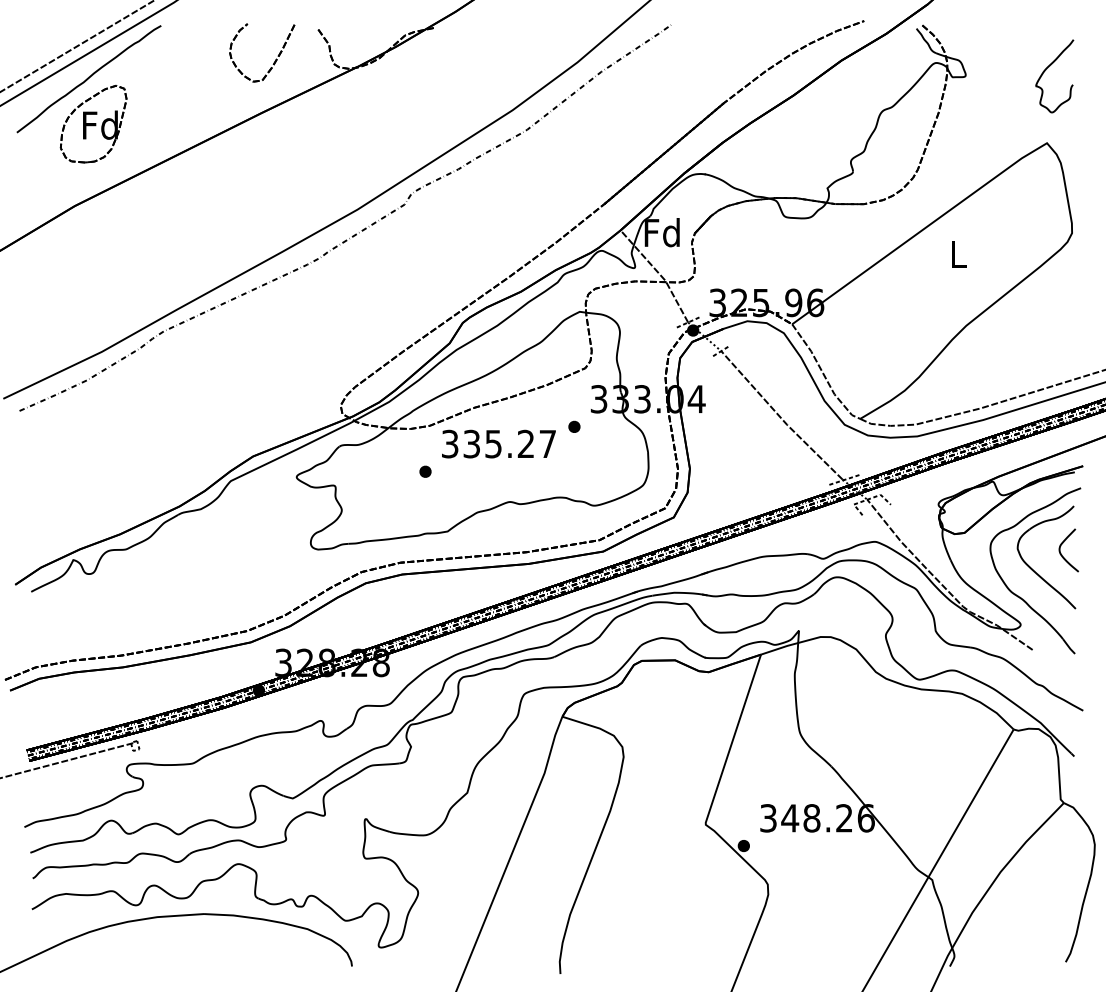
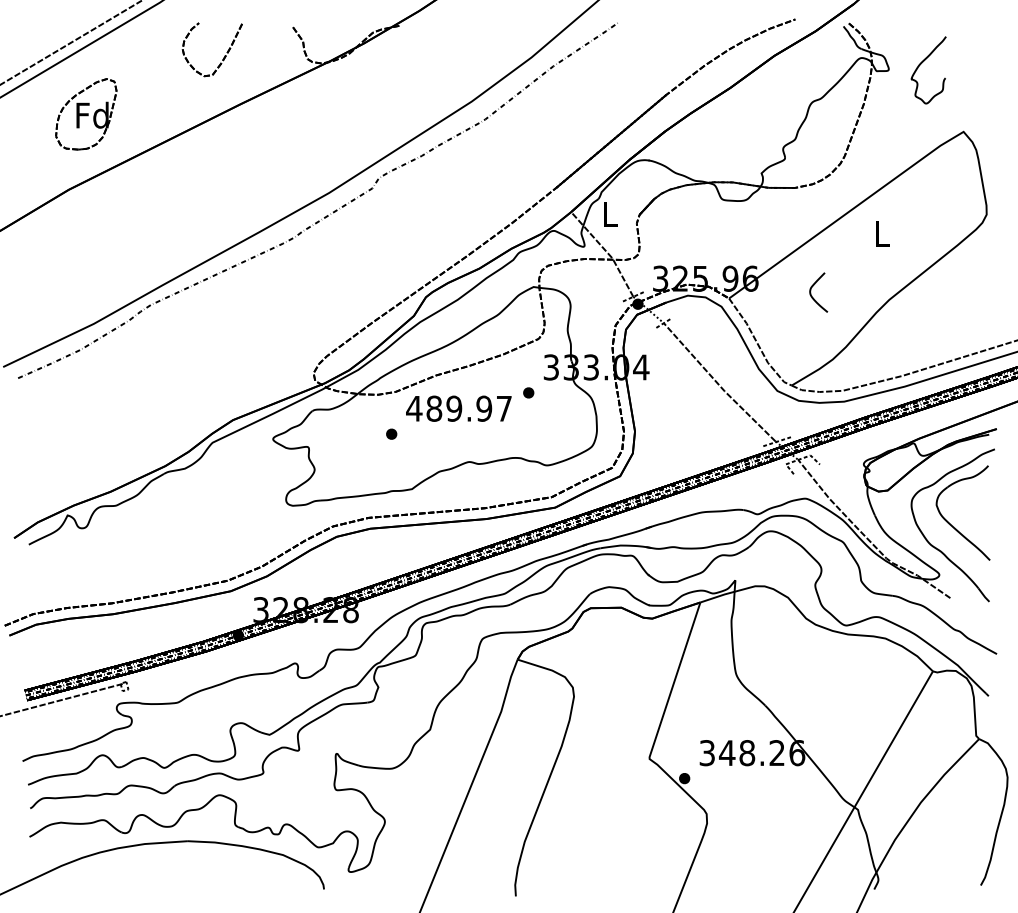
part: (275, 59) -> (224, 55), moved
curve: (1047, 68) -> (922, 63), moved
curve: (88, 78) -> (81, 72), removed
text: (662, 231) -> (609, 213), Fd -> L
text: (488, 443) -> (449, 408), 335.27 -> 489.97
curve: (1062, 553) -> (812, 295), moved

